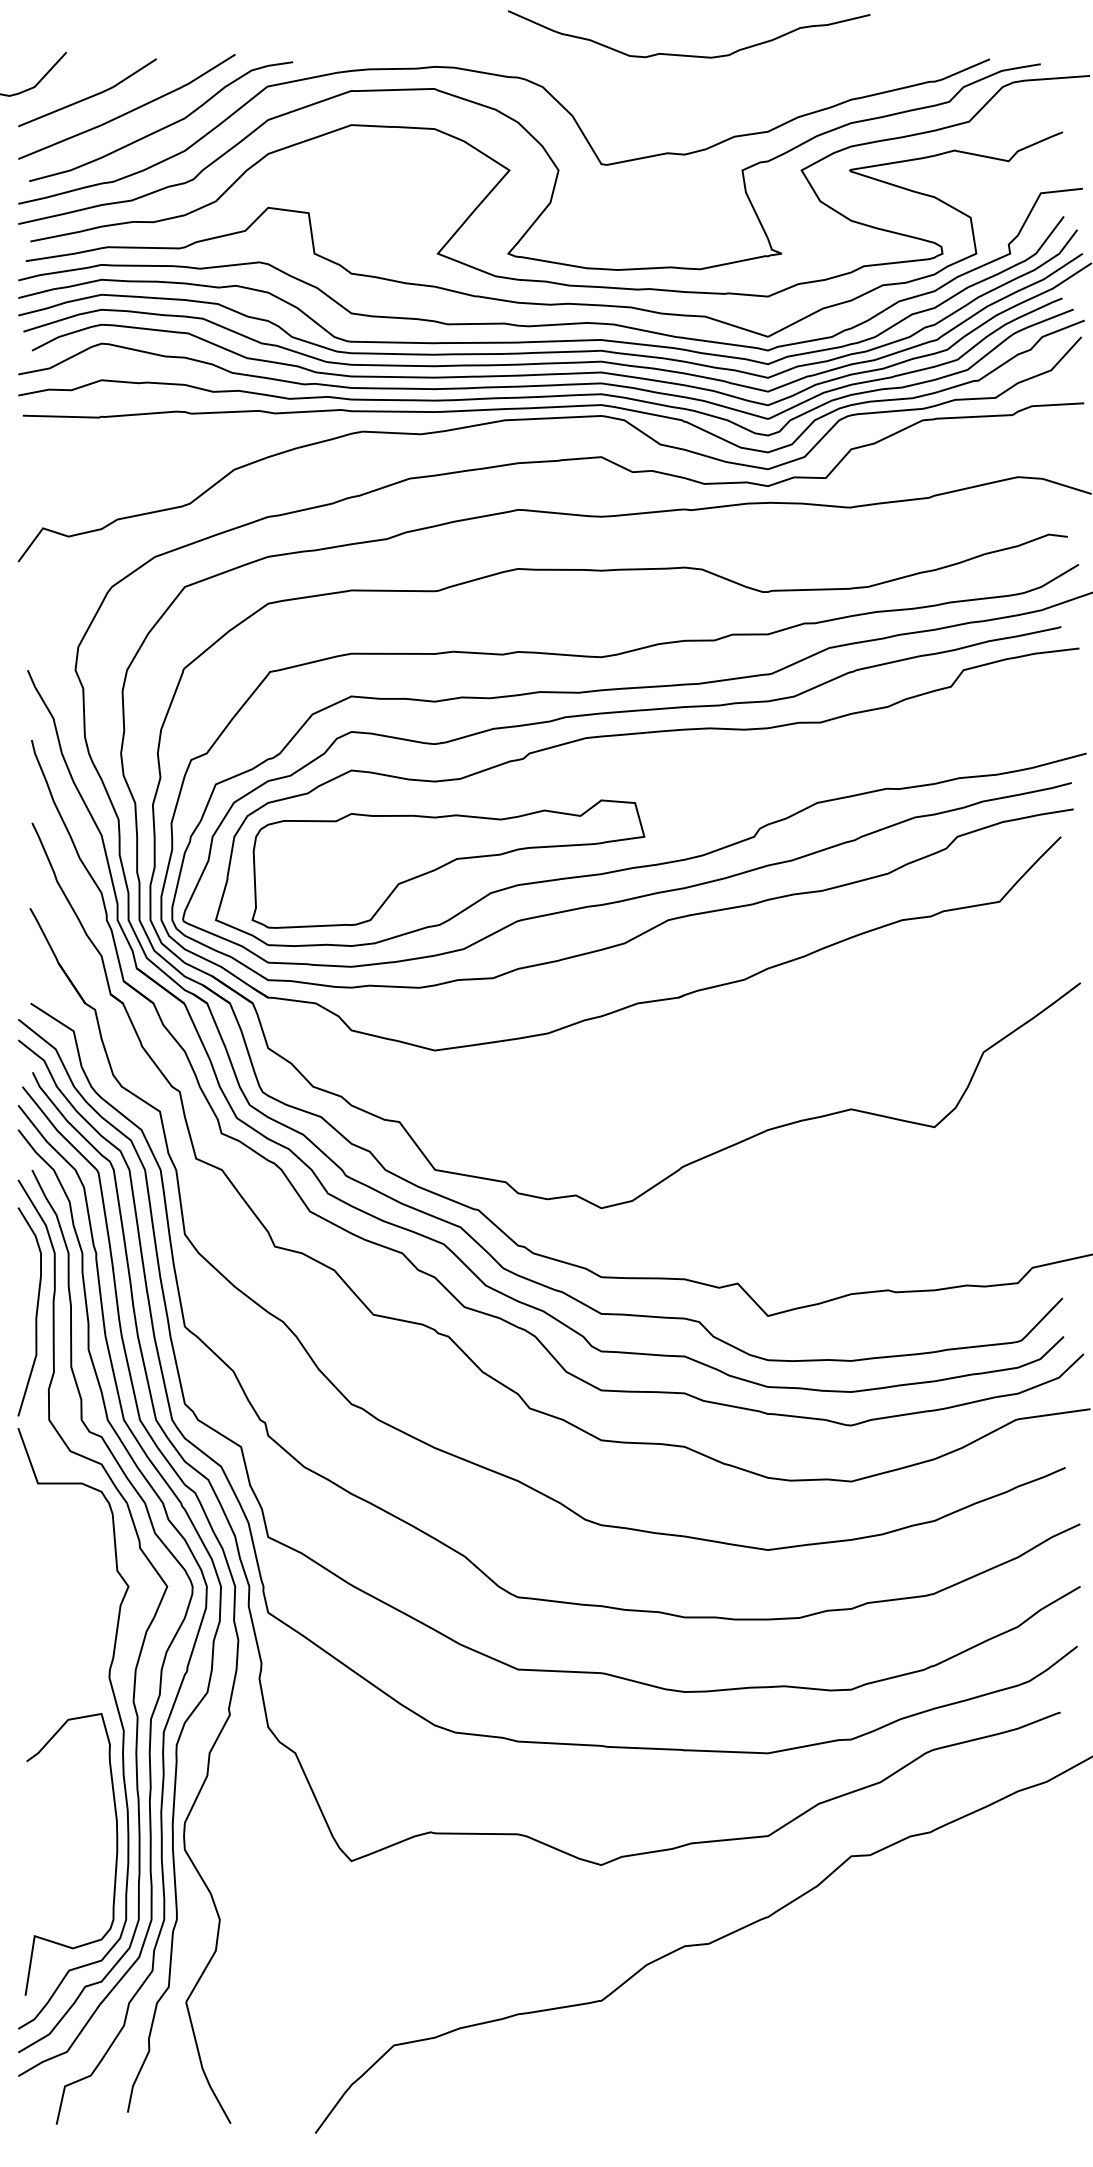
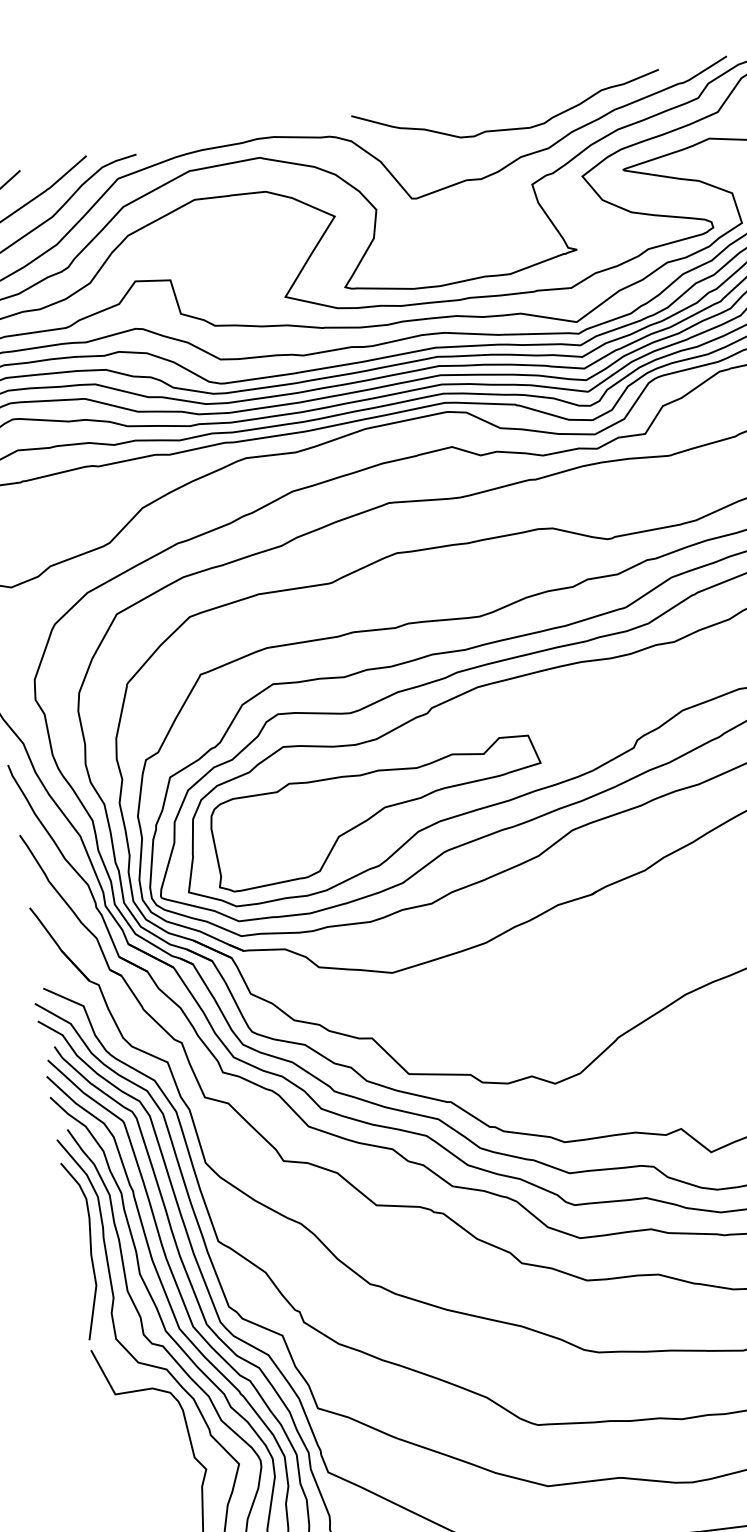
curve: (685, 54) -> (507, 128), moved

